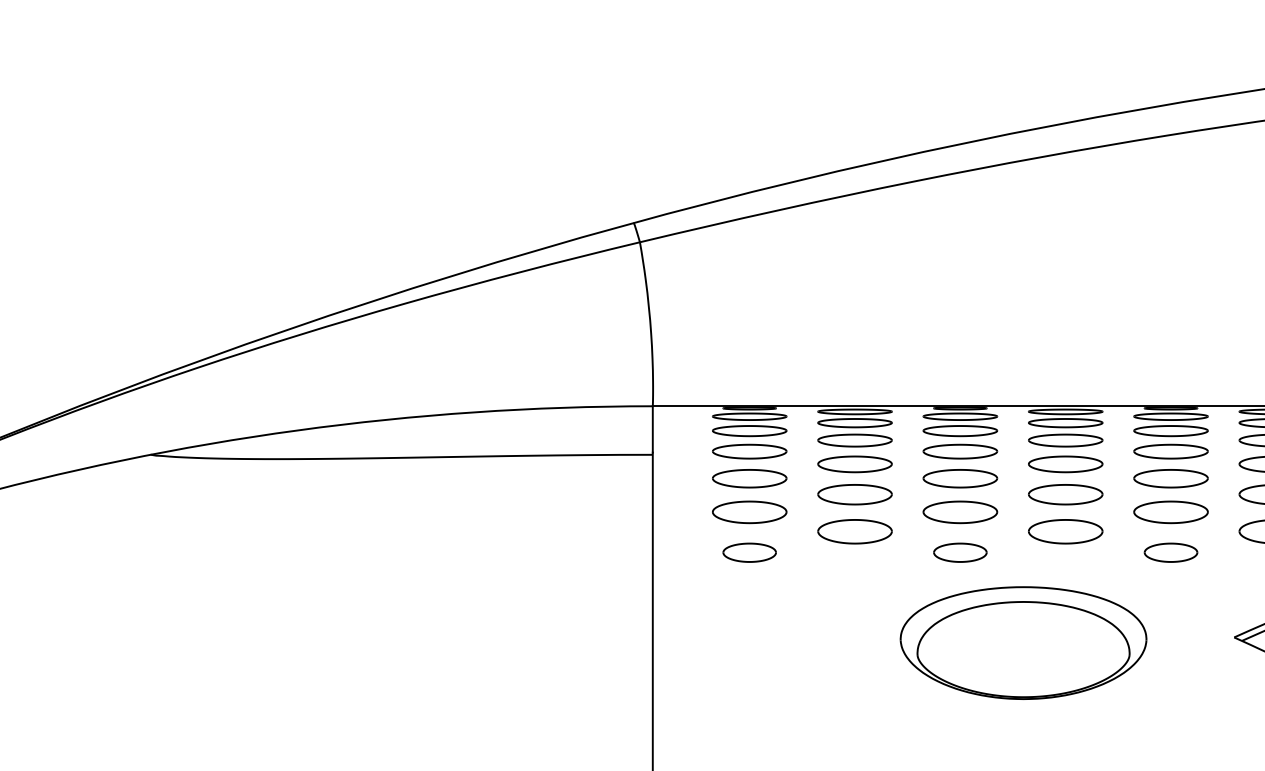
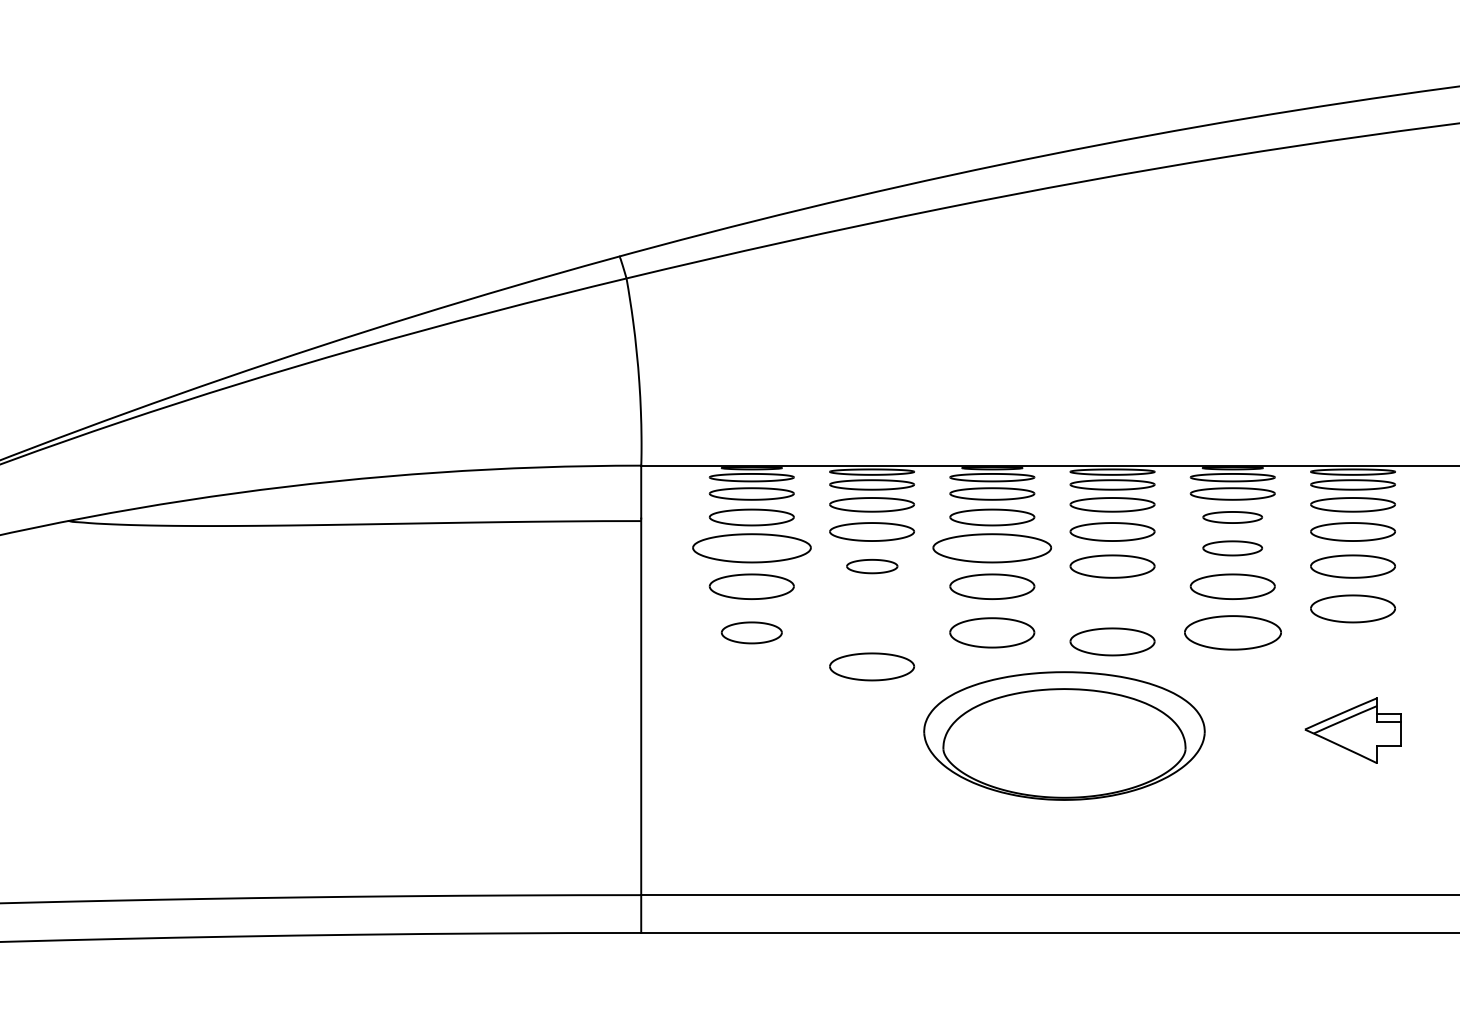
part: (1170, 451) -> (1232, 517), size x0.7
part: (749, 478) -> (751, 548), size x1.4
part: (960, 478) -> (992, 548), size x1.4
part: (1170, 478) -> (1232, 548), size x0.7
part: (855, 494) -> (872, 566), size x0.6
part: (855, 531) -> (872, 666), moved
part: (1065, 531) -> (1112, 641), moved
part: (960, 552) -> (992, 632), size x1.4
part: (1170, 552) -> (1232, 632), size x1.6

